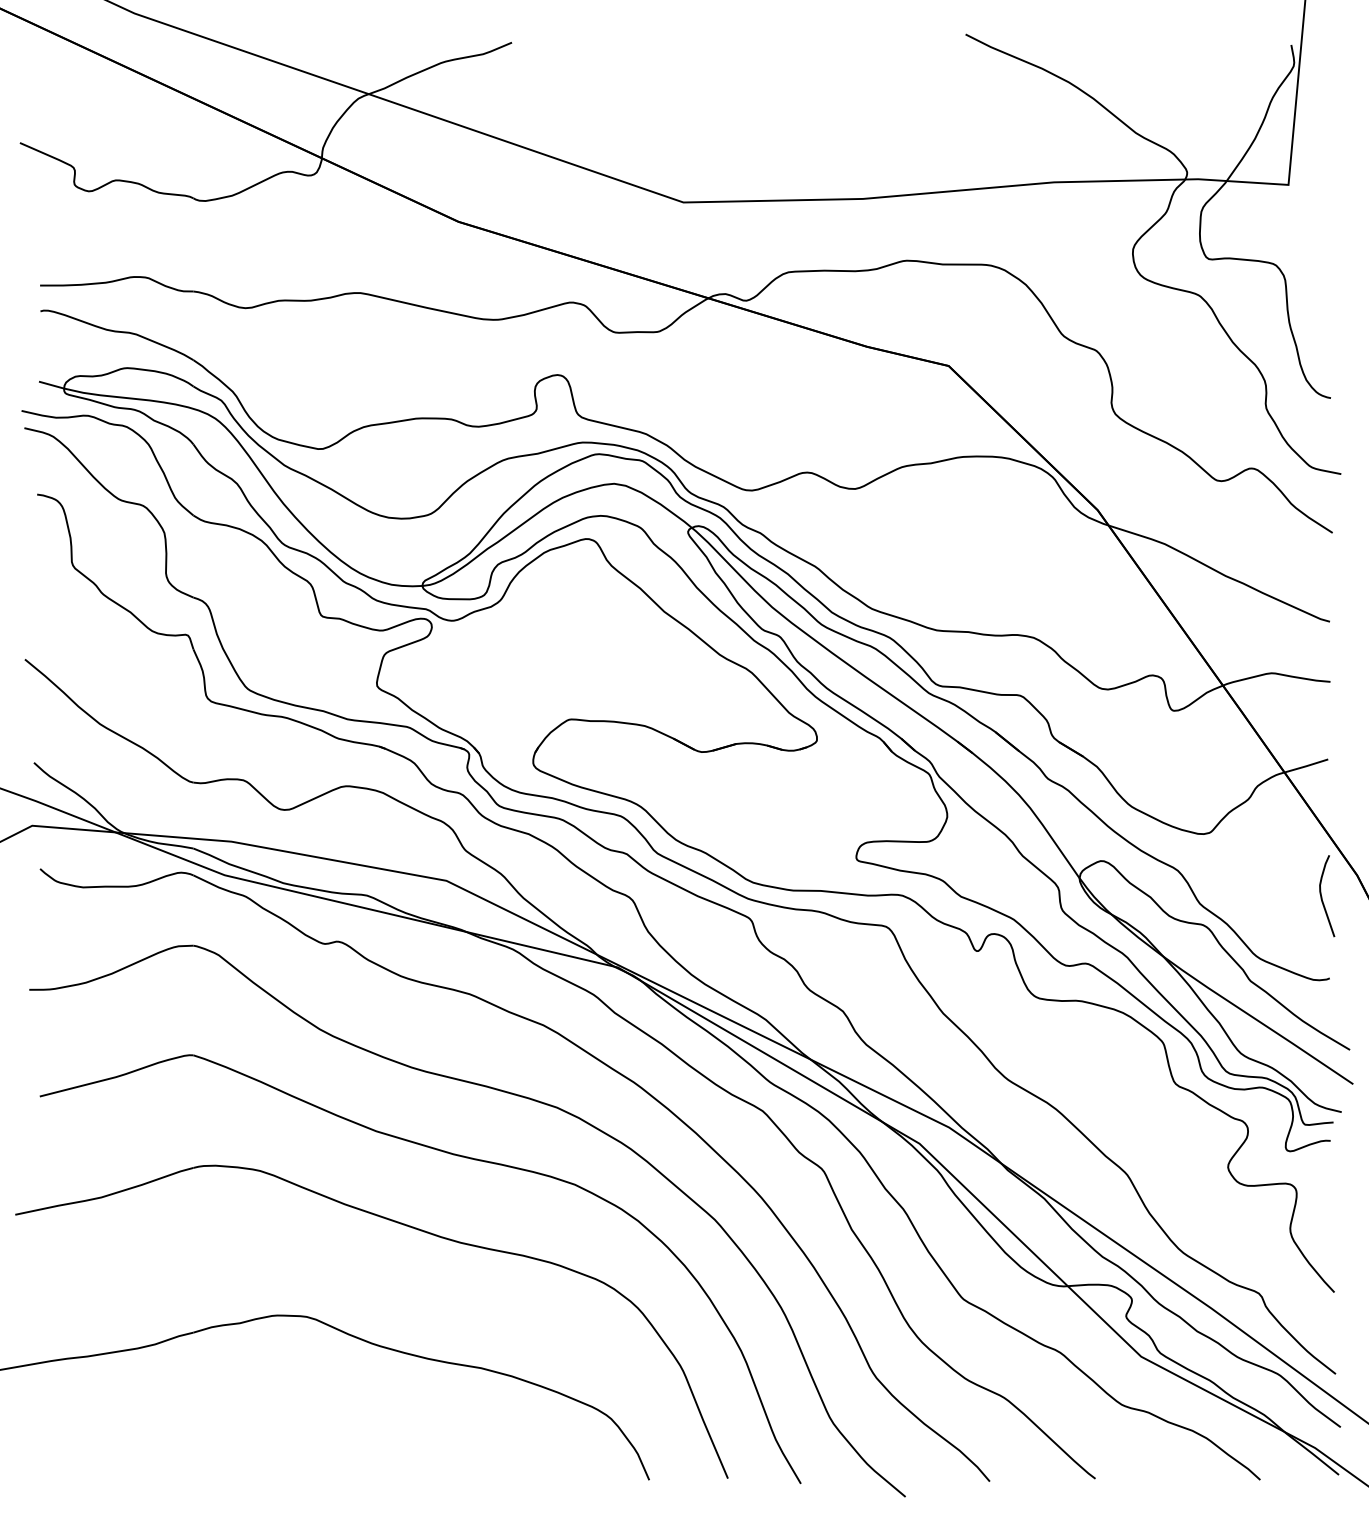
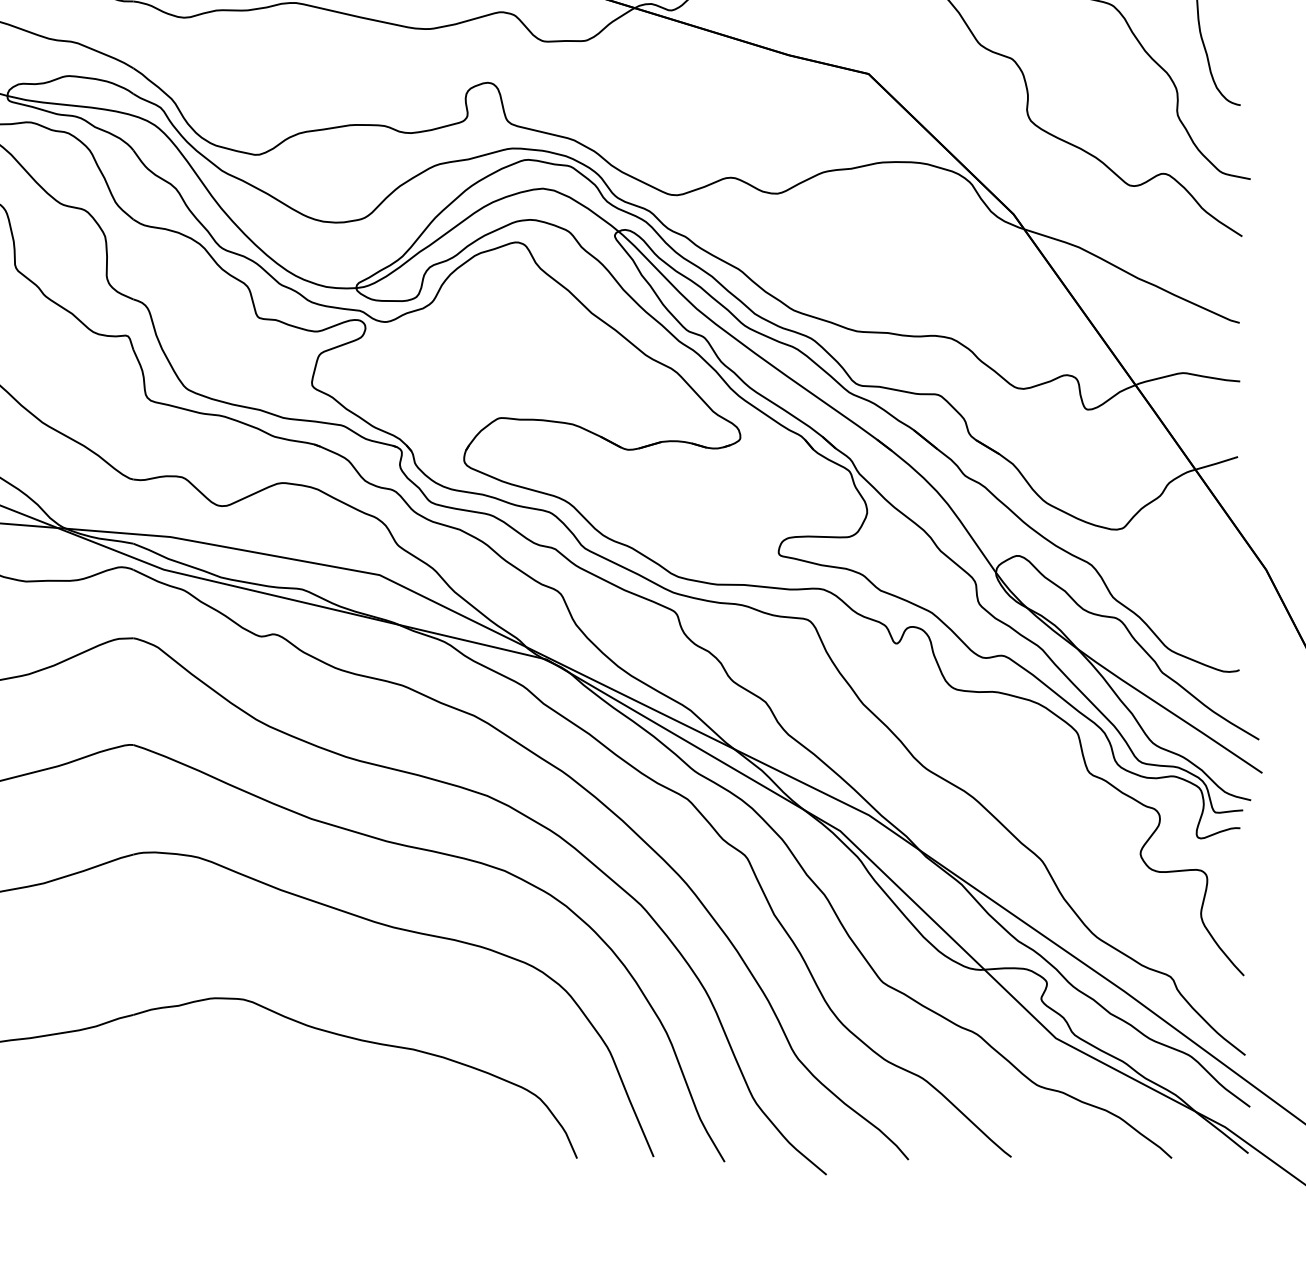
curve: (1322, 896) -> (1232, 590), removed

